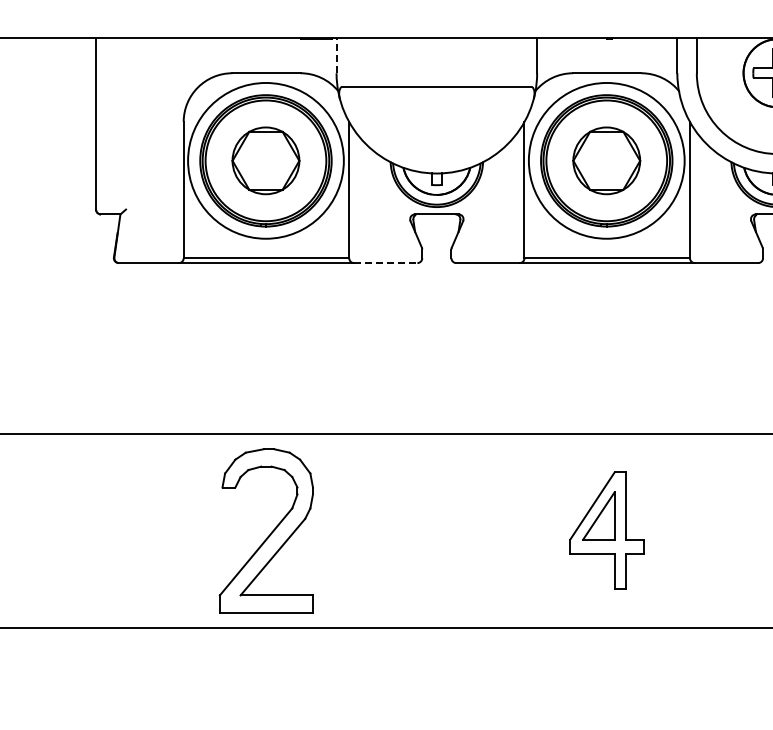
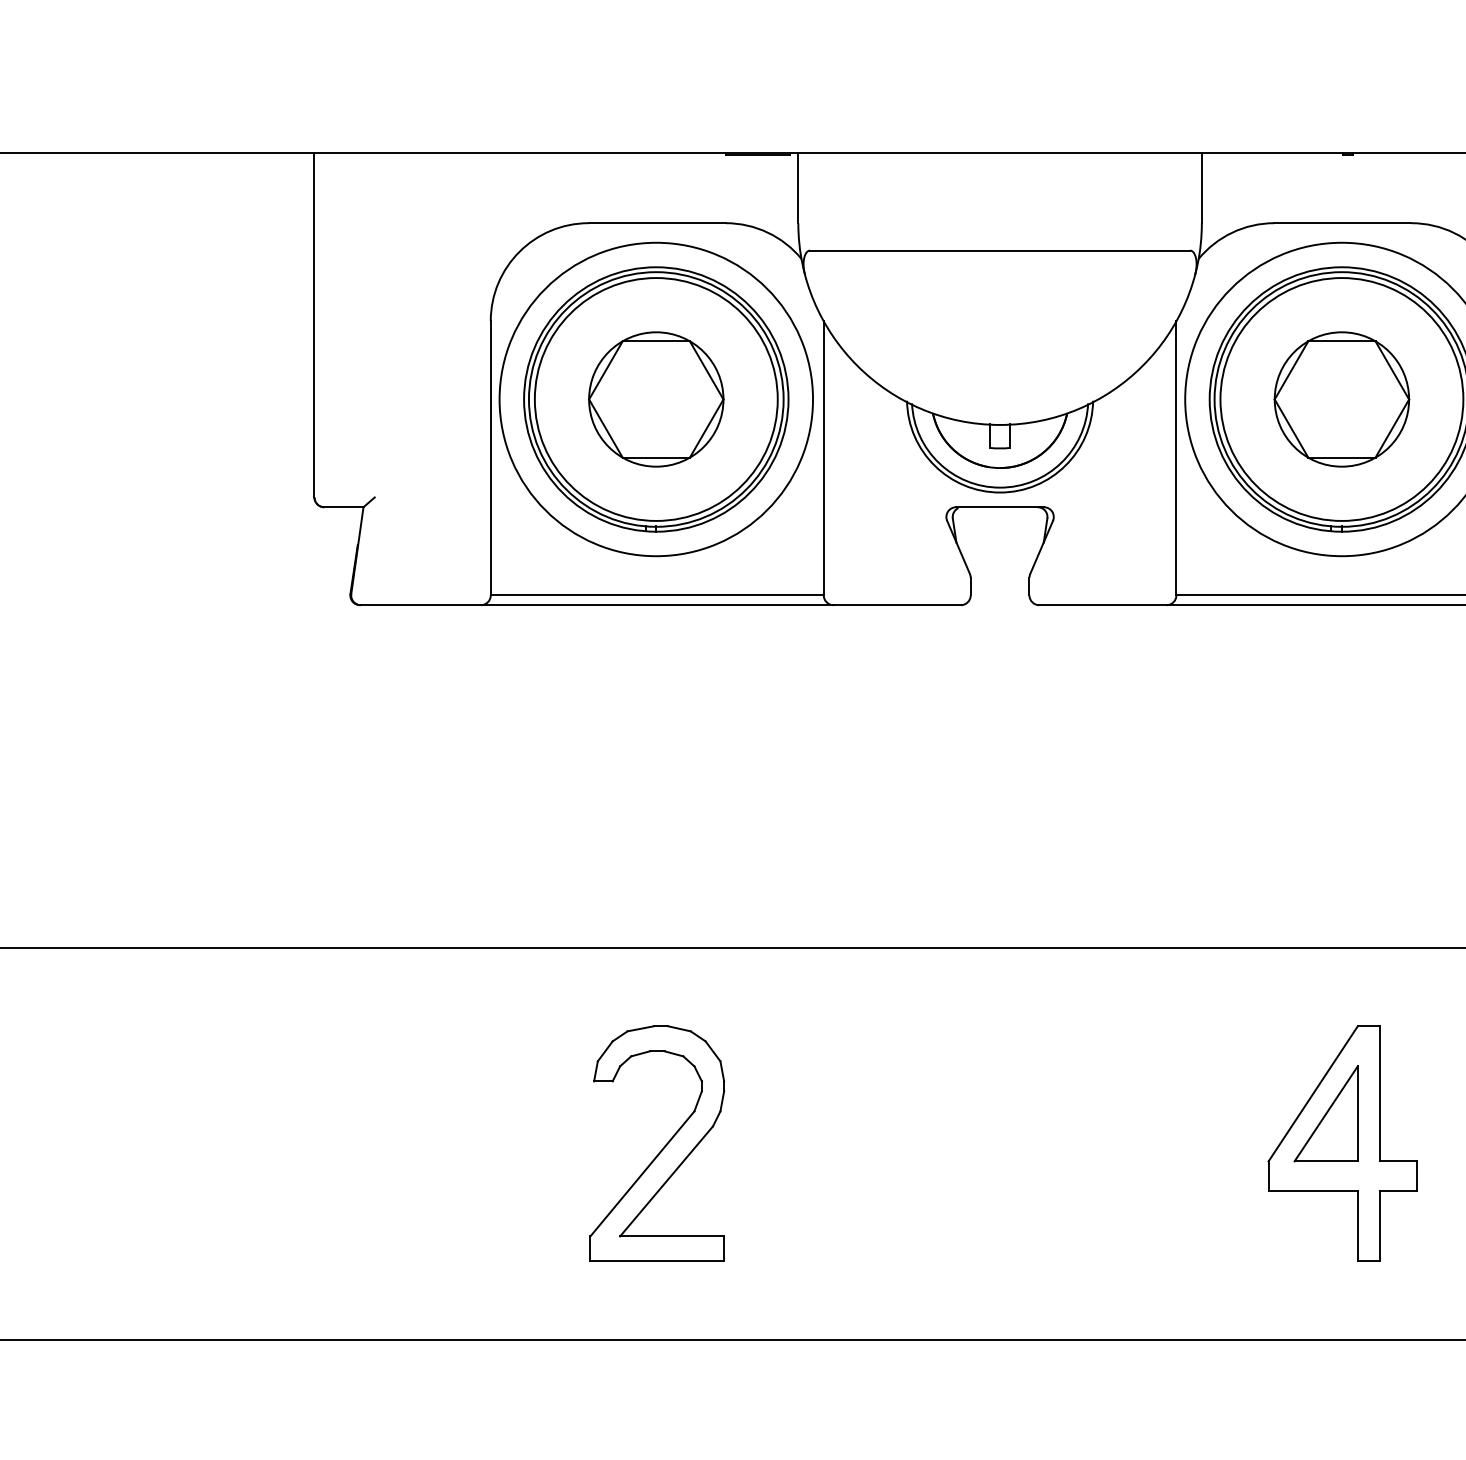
line: (336, 55) -> (798, 187), dashed -> solid
line: (385, 263) -> (896, 605), dashed -> solid
part: (266, 530) -> (657, 1143), size x0.71

